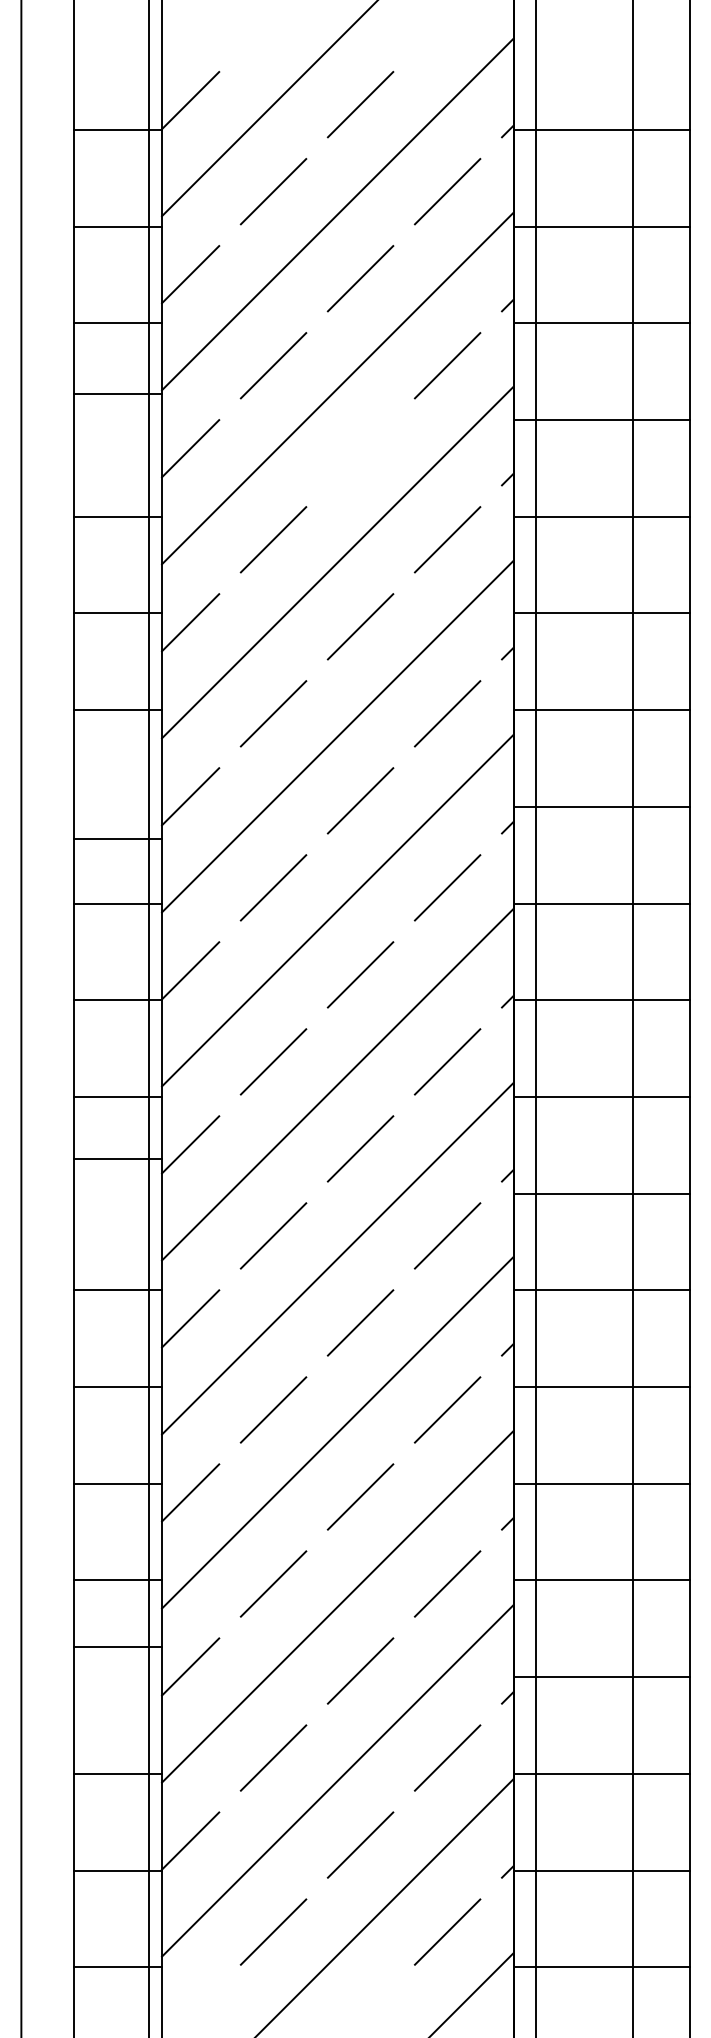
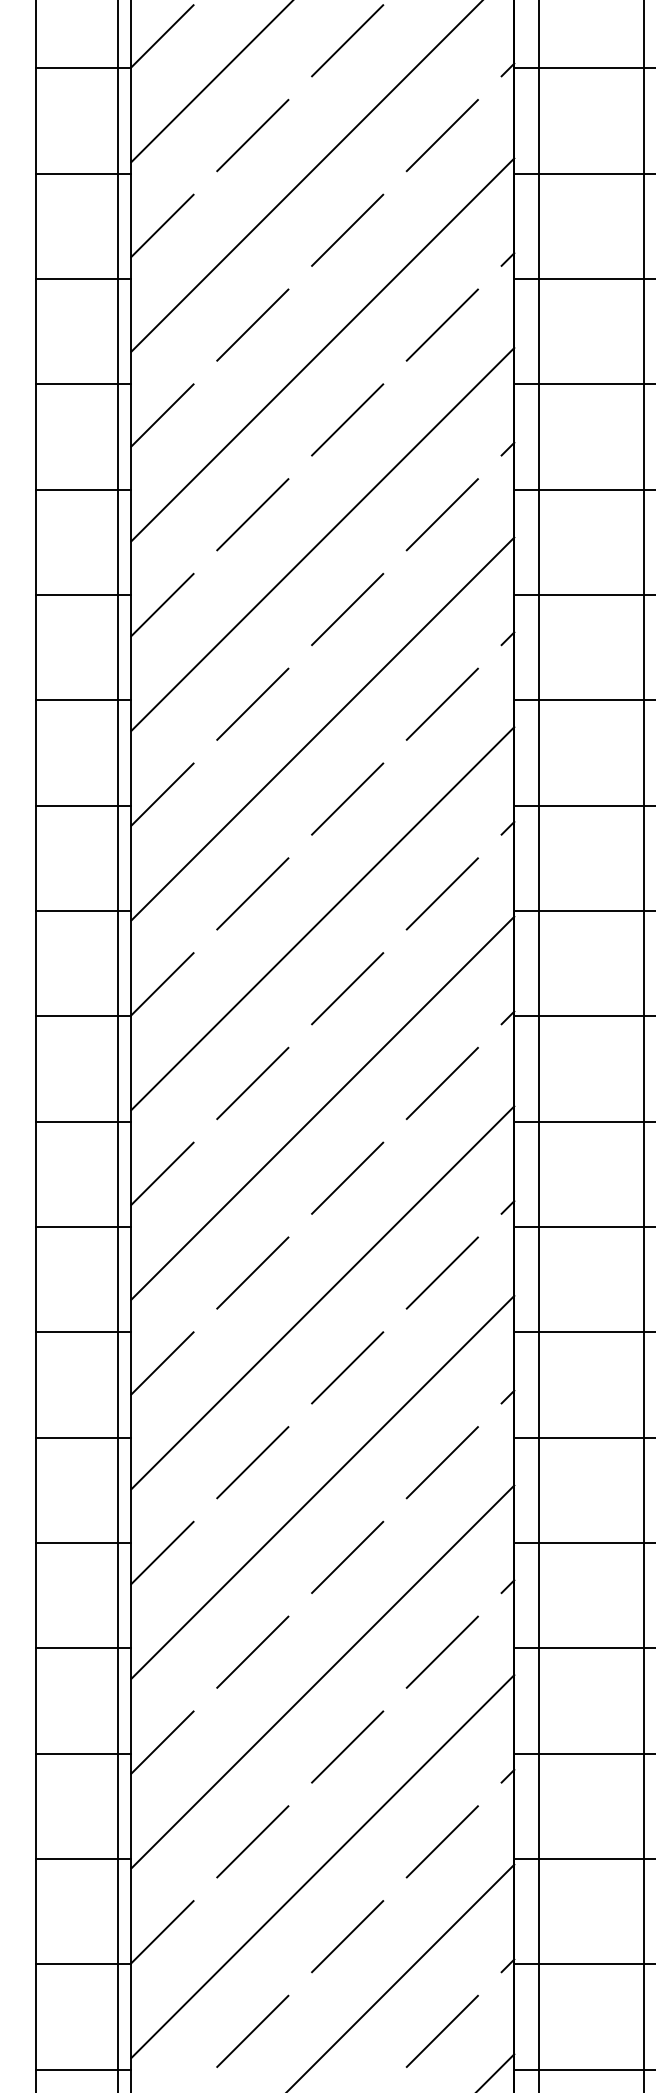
line: (118, 394) -> (83, 384), moved
line: (360, 452) -> (347, 419), added
line: (118, 838) -> (83, 805), moved
line: (118, 1158) -> (83, 1226), moved
line: (118, 1647) -> (83, 1754), moved

